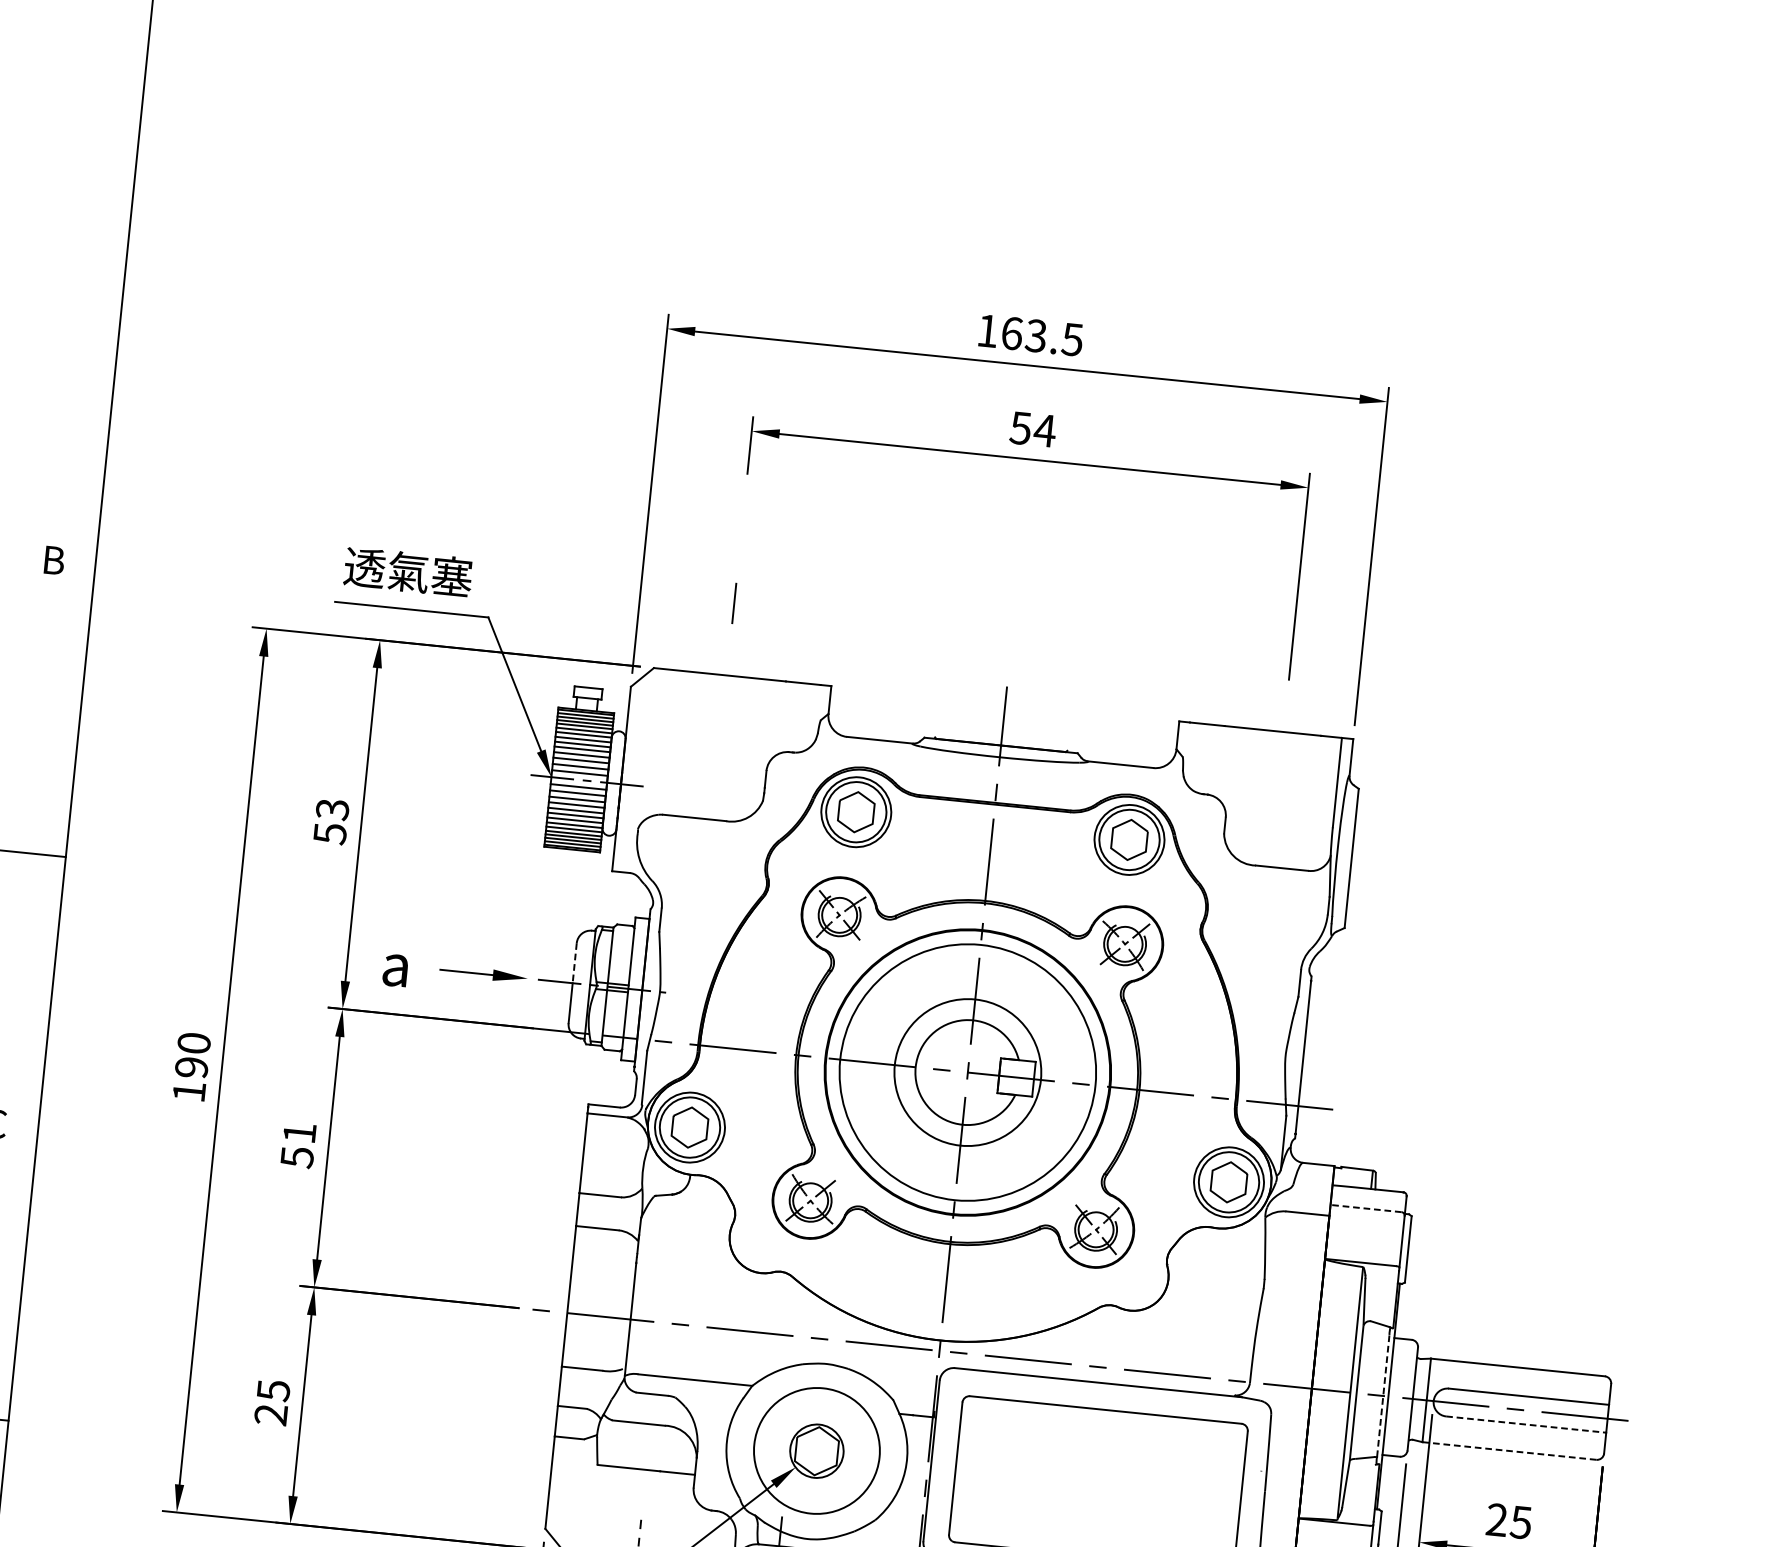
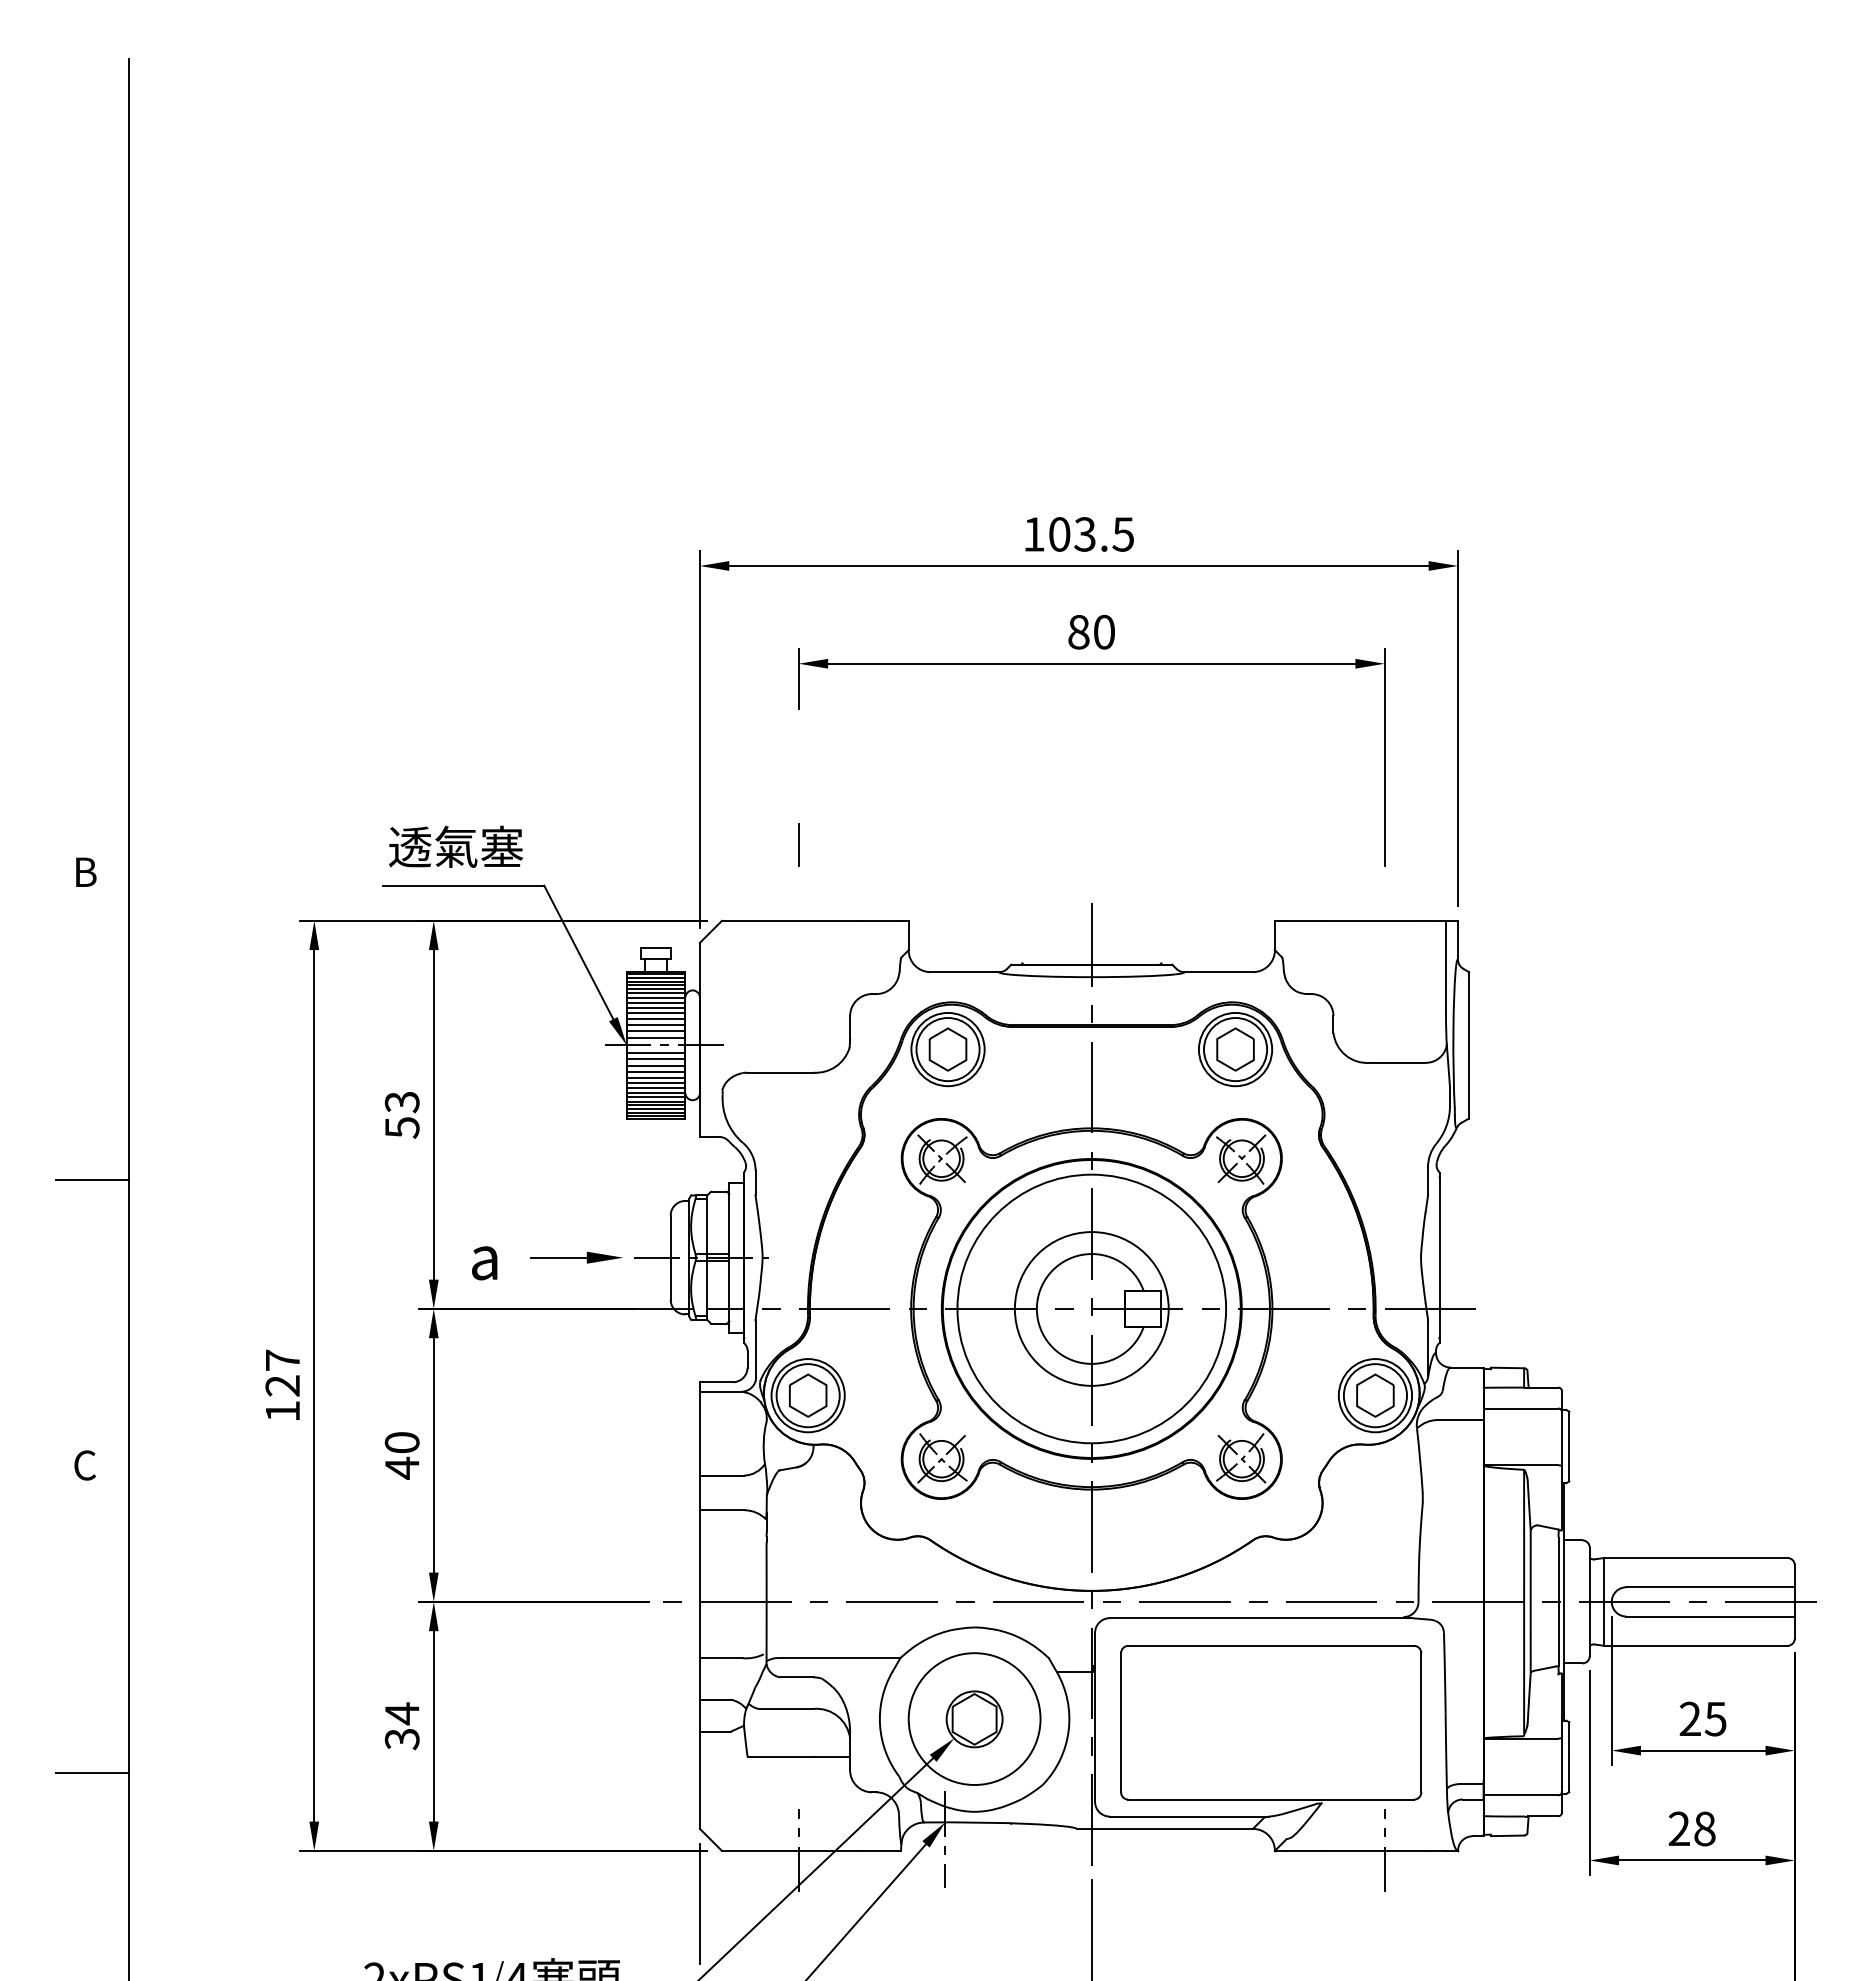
text: (1011, 333) -> (1059, 534), 163.5 -> 103.5
text: (1032, 428) -> (1091, 631), 54 -> 80
line: (574, 963) -> (670, 1237), dashed -> solid
text: (192, 1054) -> (282, 1372), 190 -> 127
text: (297, 1145) -> (401, 1455), 51 -> 40
line: (1365, 1208) -> (1520, 1408), dashed -> solid
line: (1383, 1395) -> (1558, 1601), dashed -> solid
text: (272, 1402) -> (402, 1726), 25 -> 34
line: (1527, 1424) -> (1711, 1616), dashed -> solid
line: (1509, 1450) -> (1695, 1645), dashed -> solid

